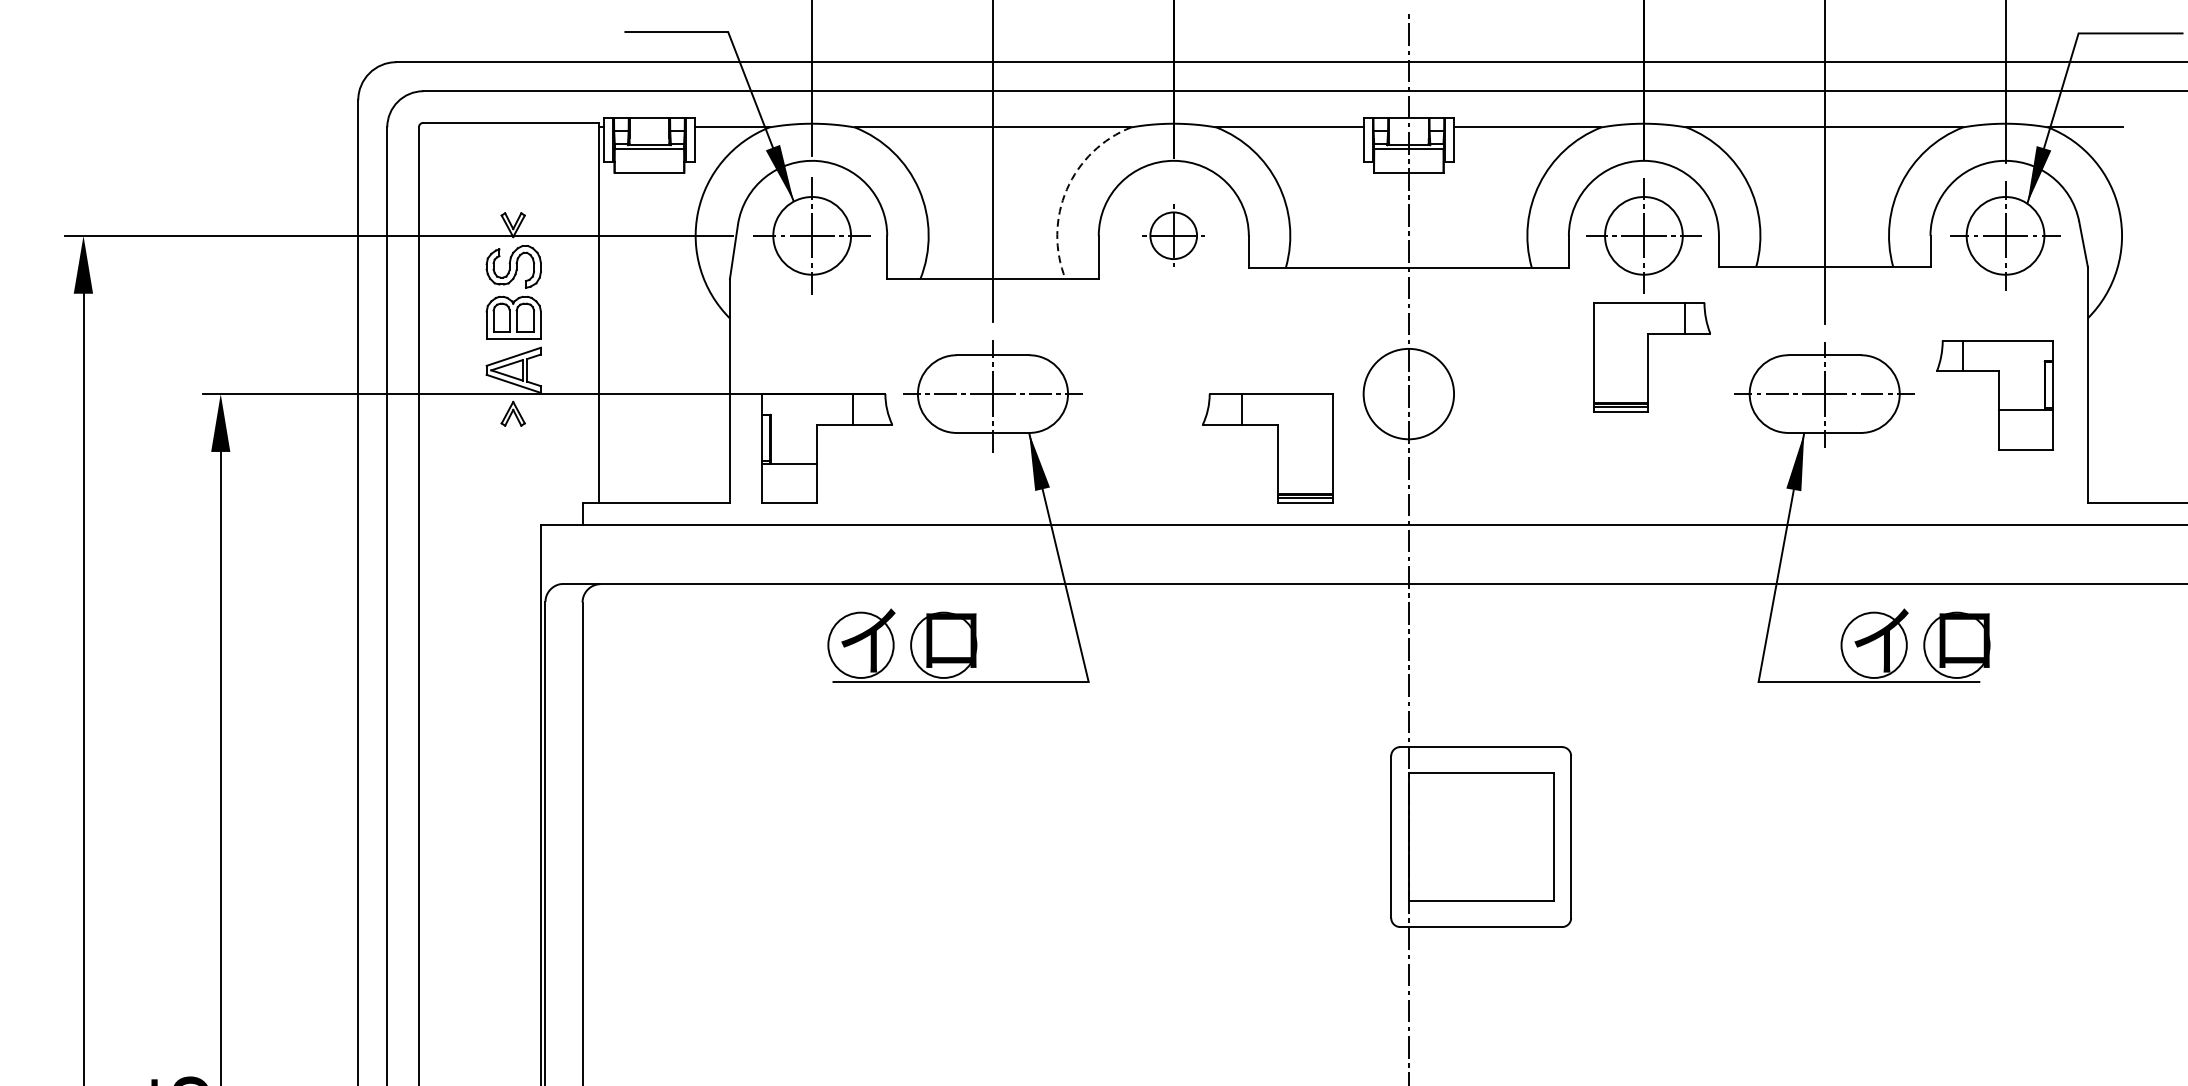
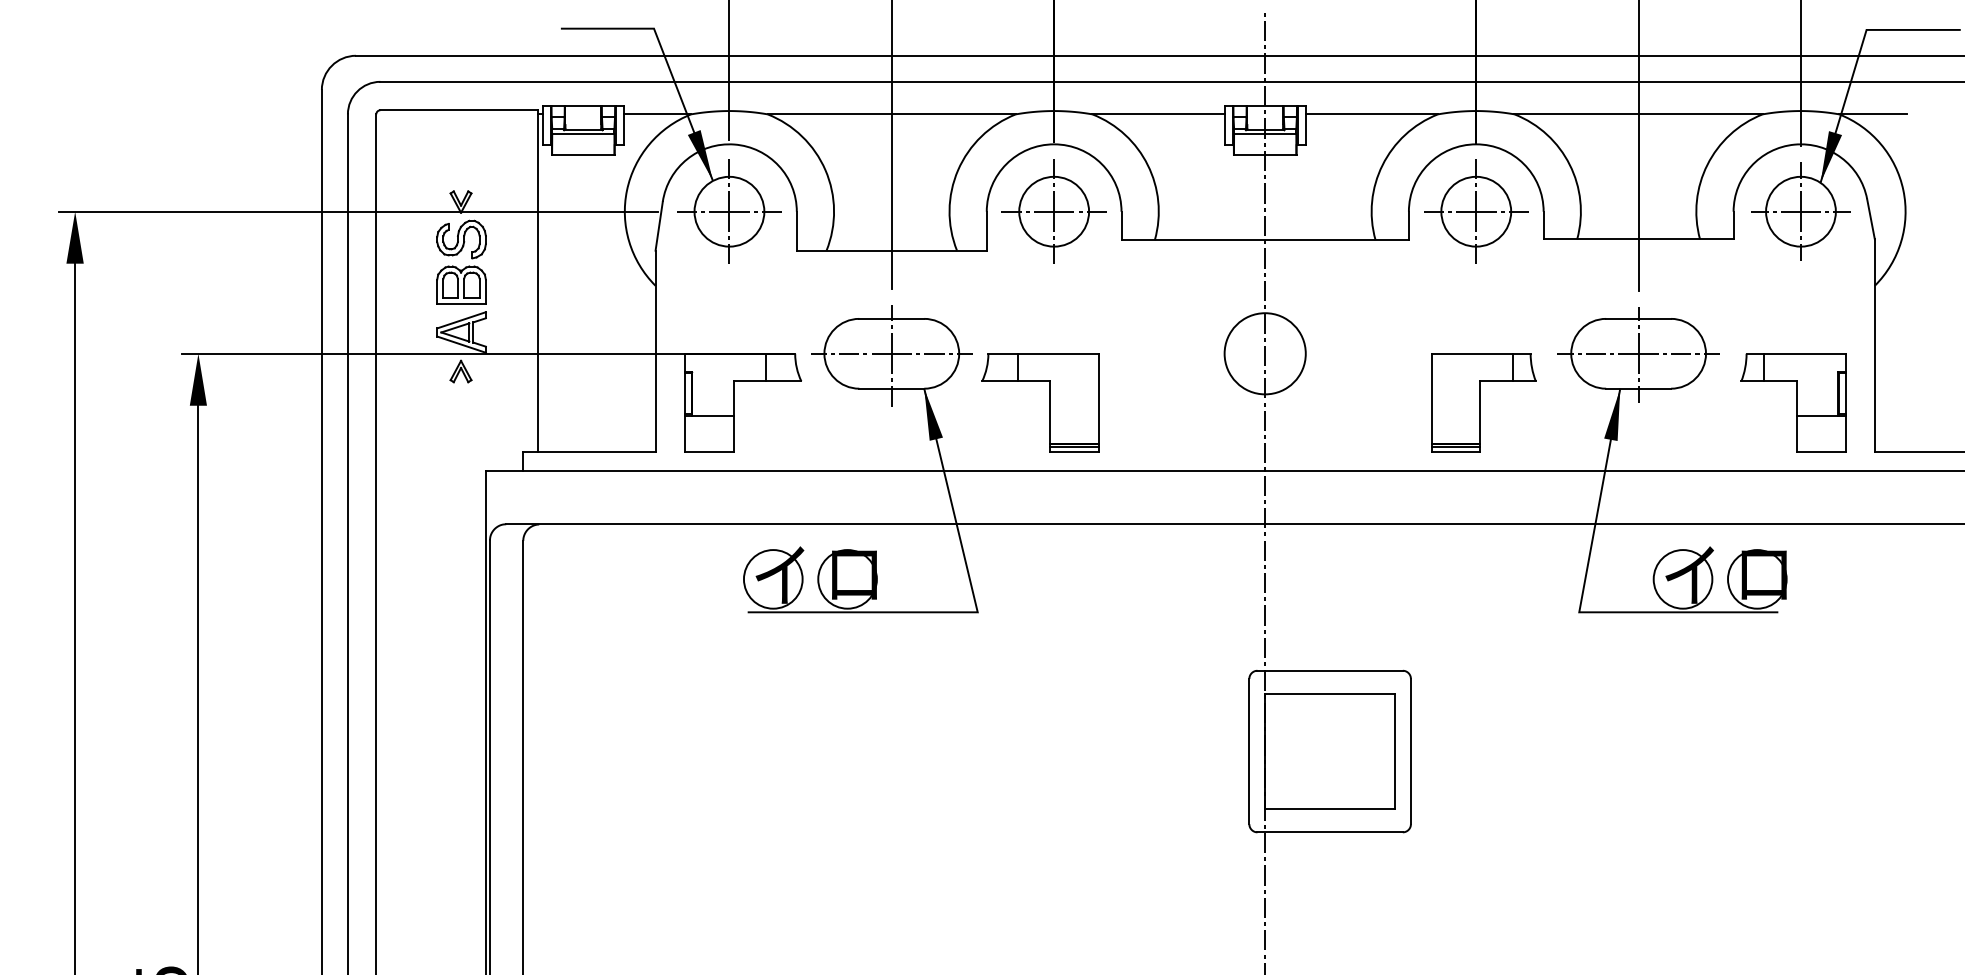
arc: (1067, 189) -> (958, 170), dashed -> solid
part: (1173, 235) -> (1053, 211), size x1.67
part: (1651, 357) -> (1483, 402), moved
part: (1994, 394) -> (1793, 402), moved
part: (1277, 448) -> (1049, 402), moved

